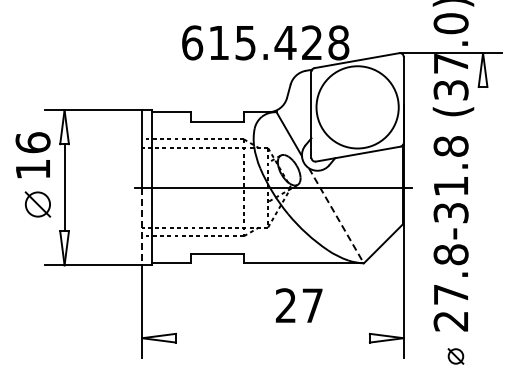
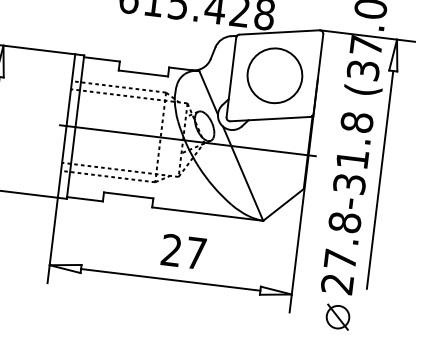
circle: (357, 107) -> (274, 75), size x0.71
line: (483, 204) -> (380, 179), added
line: (336, 215) -> (243, 173), dashed -> solid
line: (142, 226) -> (62, 161), dashed -> solid
text: (299, 305) -> (184, 251), moved
line: (272, 338) -> (170, 280), added
part: (455, 356) -> (337, 317), size x1.67

